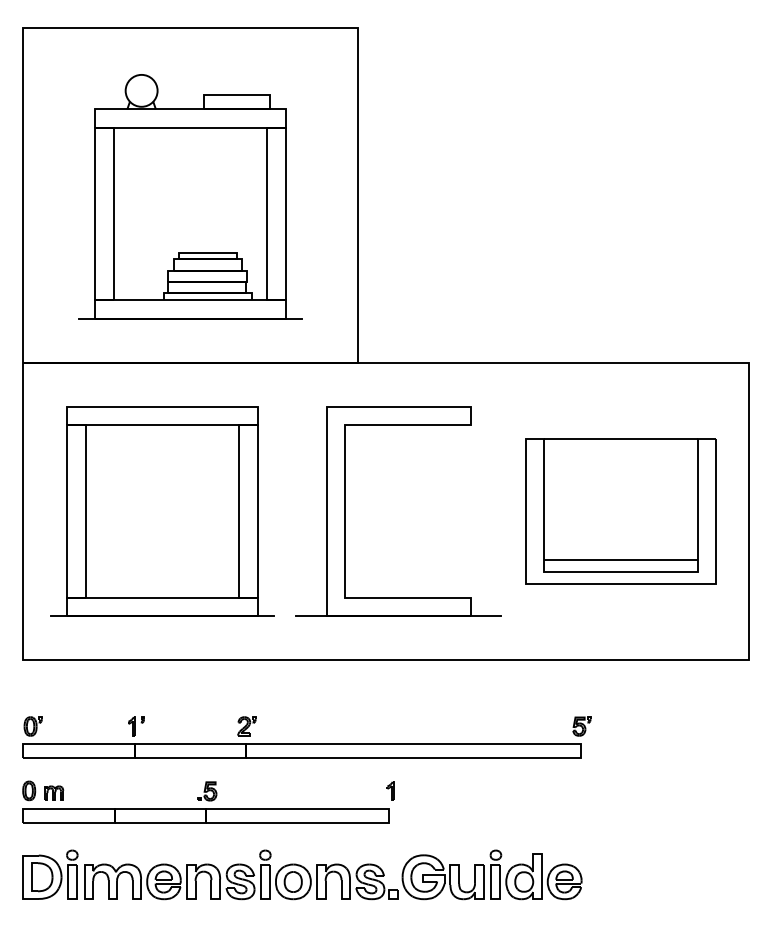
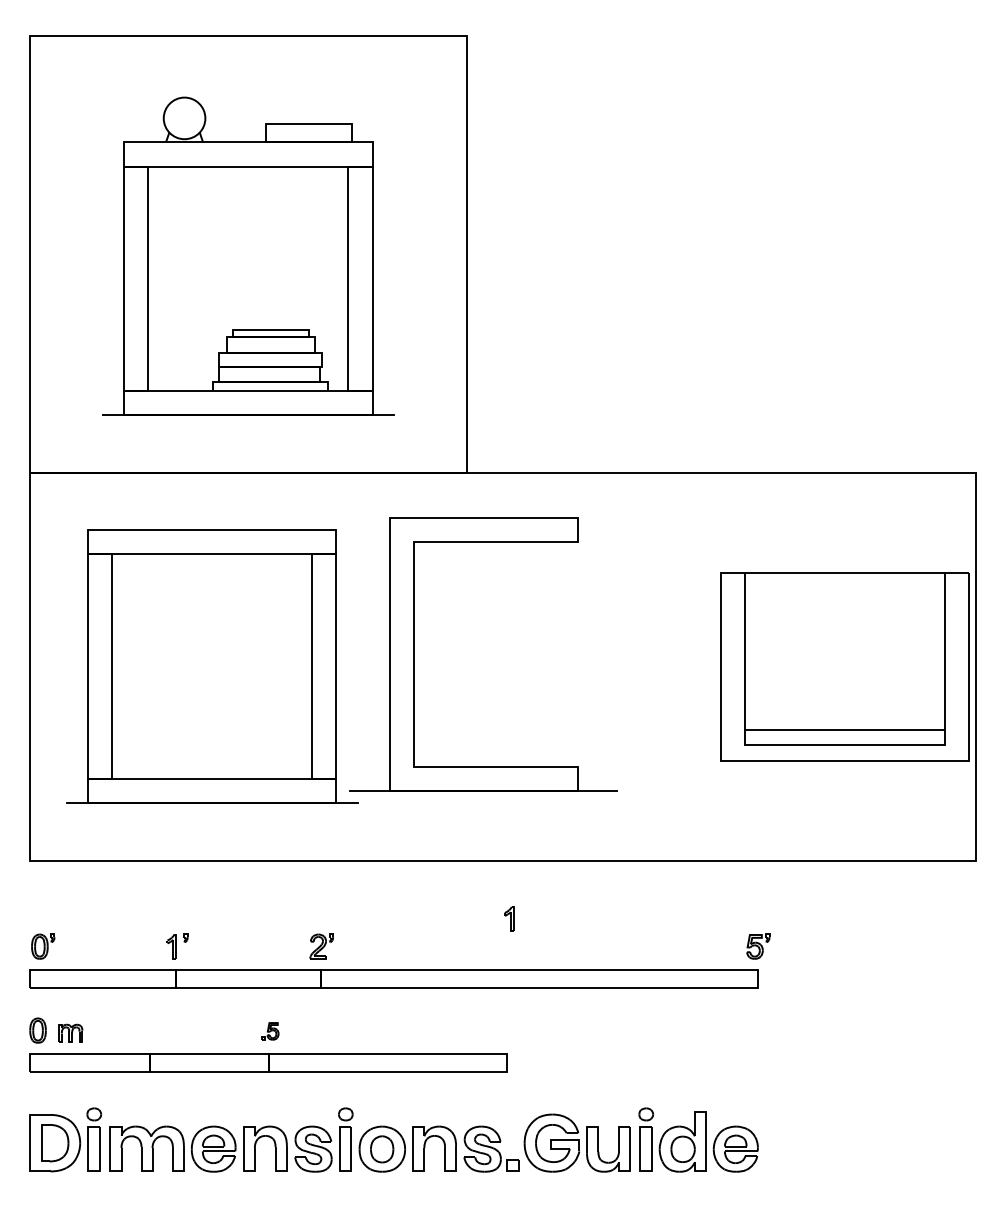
part: (345, 511) -> (414, 654), moved
part: (620, 511) -> (844, 666), moved
part: (390, 790) -> (509, 918), moved
part: (207, 791) -> (270, 1031), size x0.7

